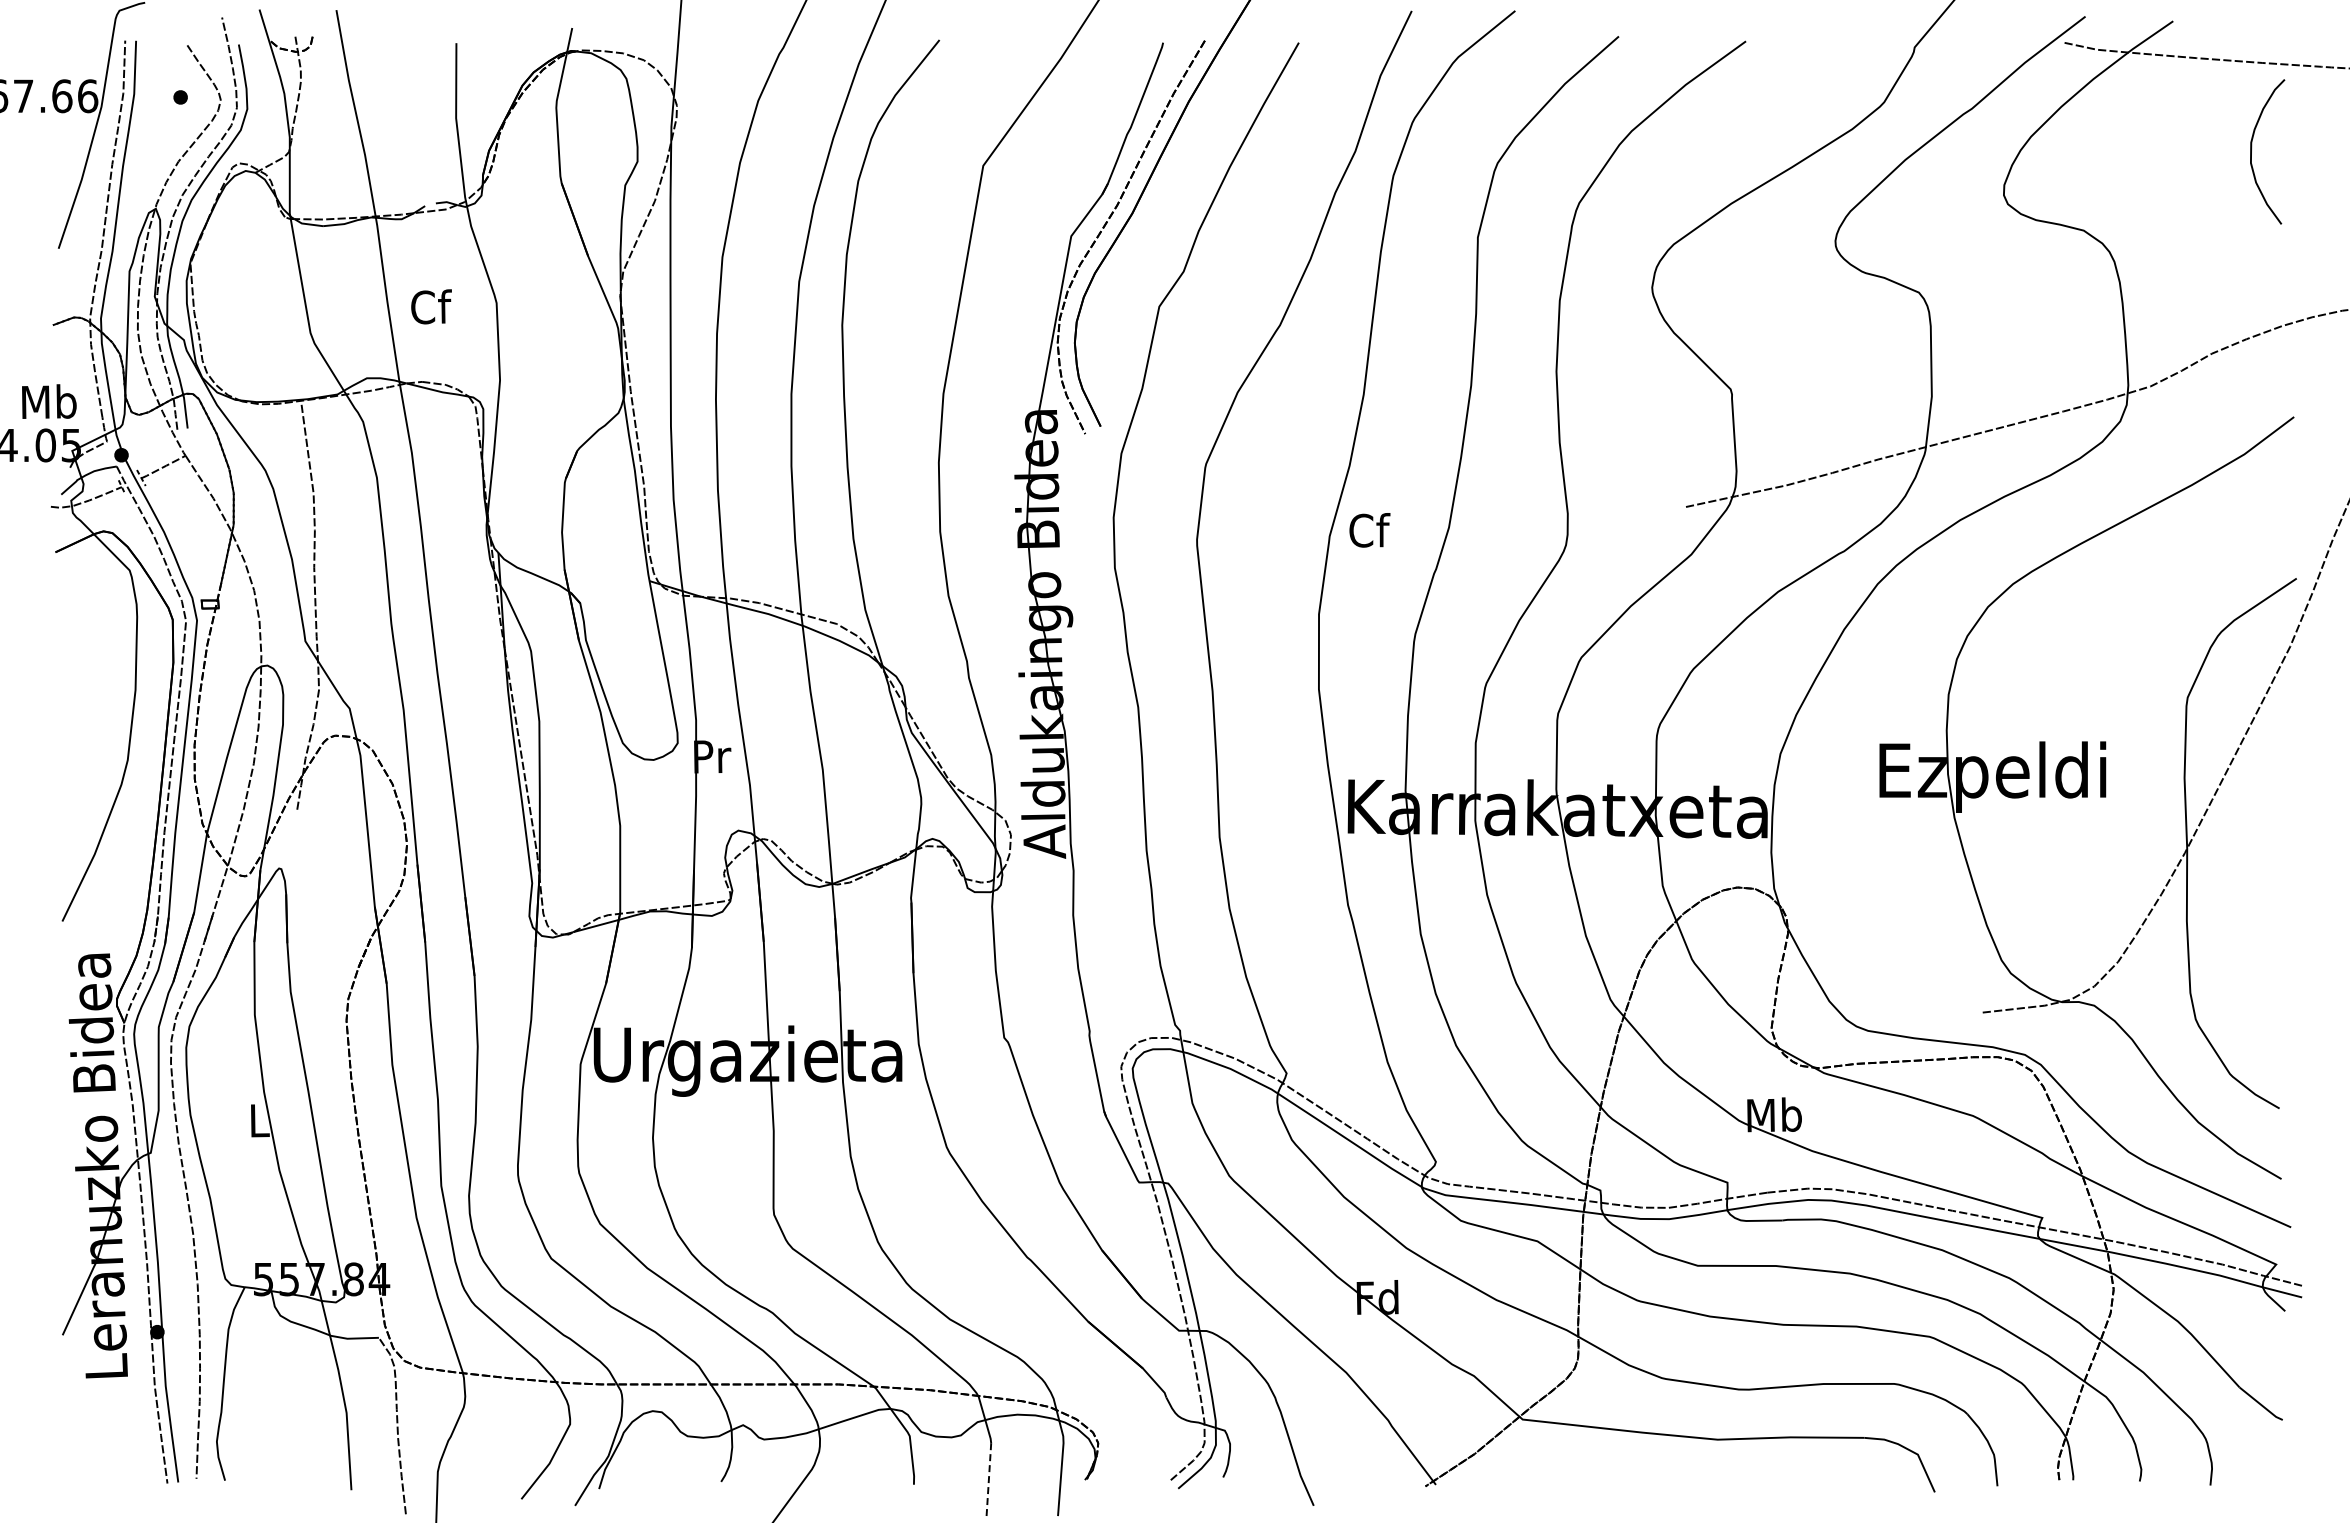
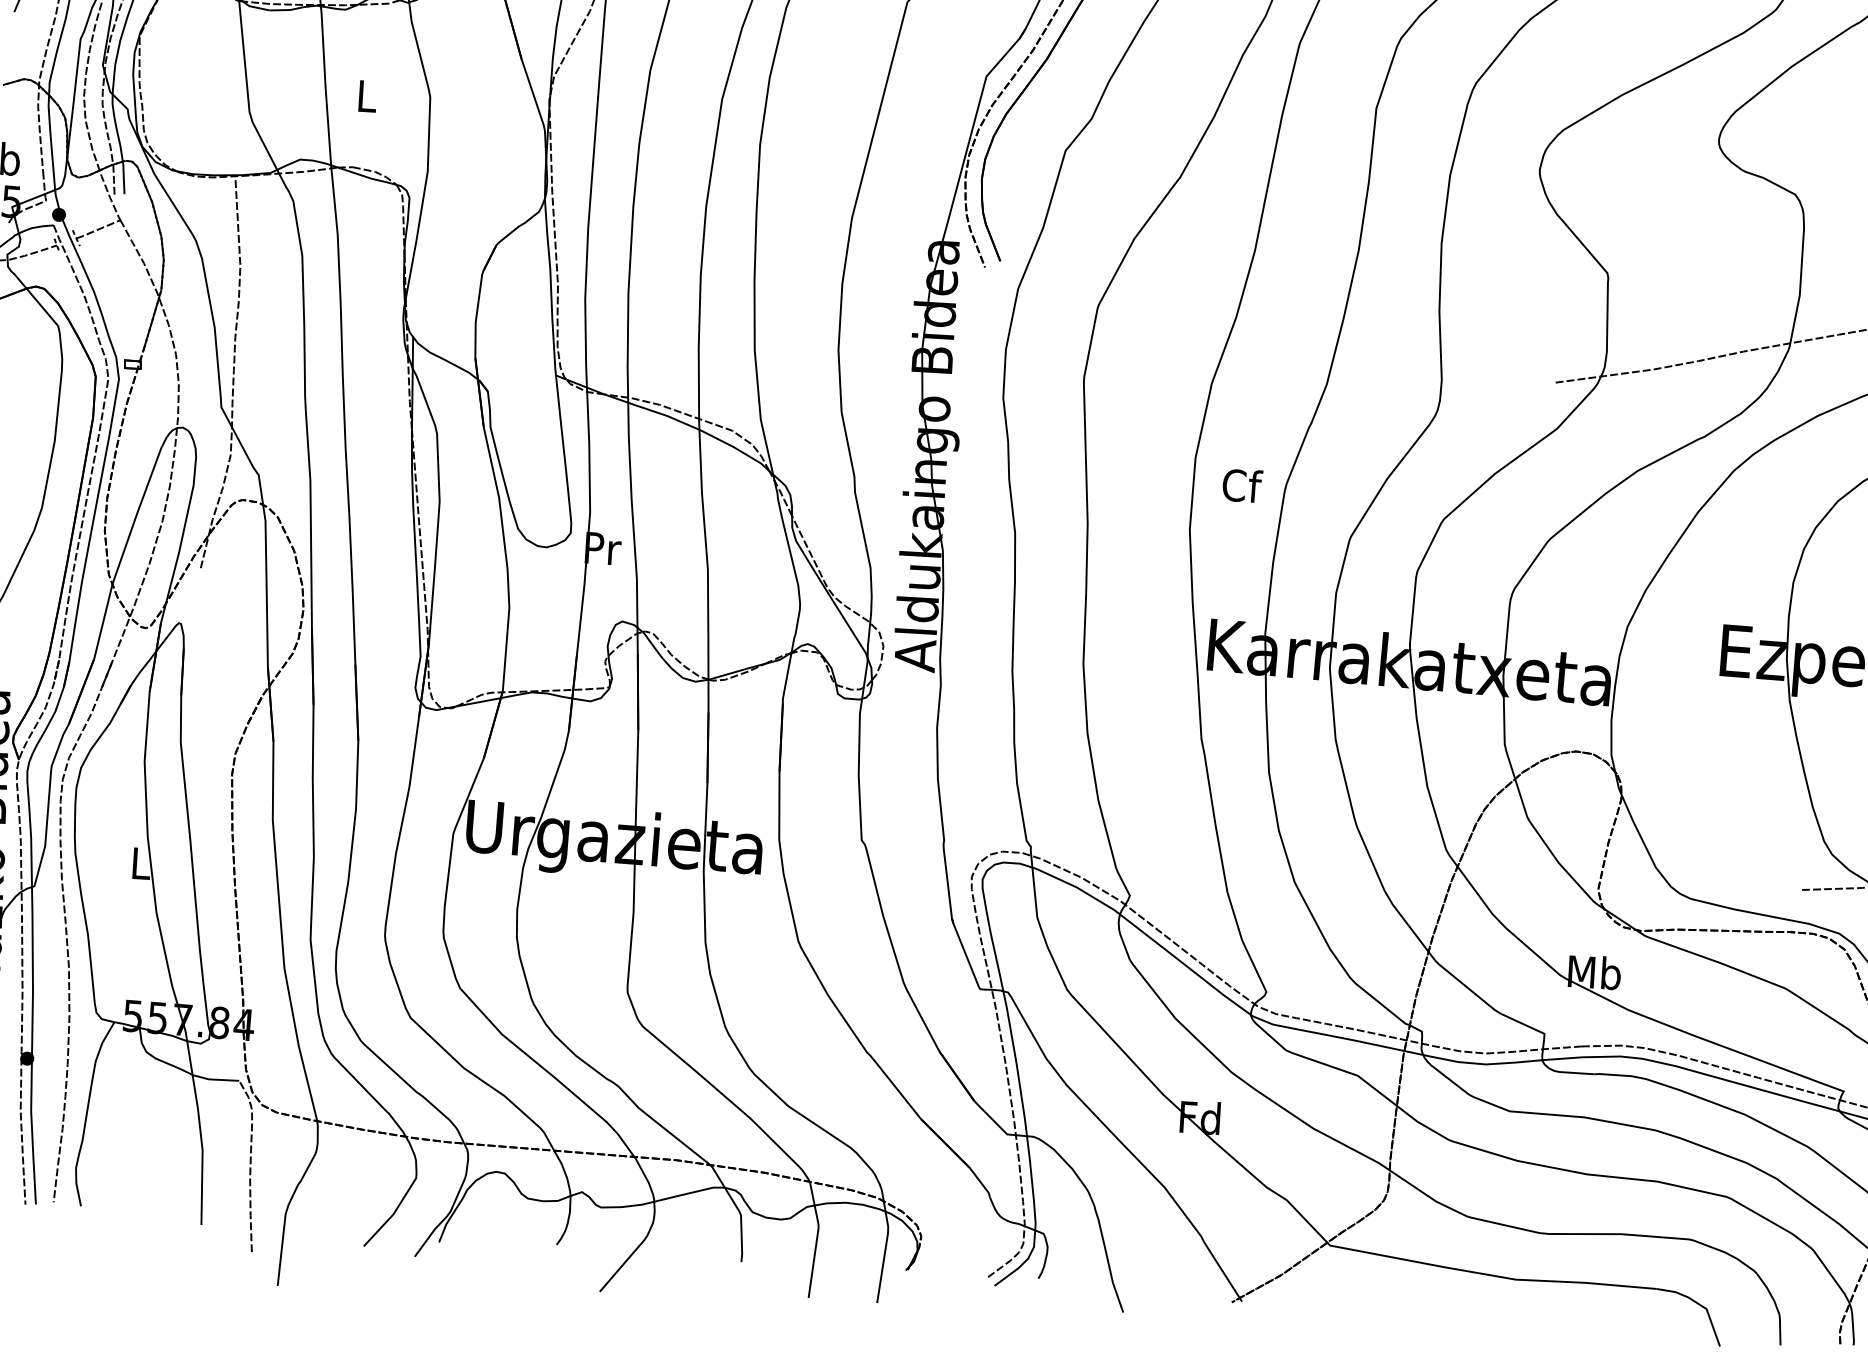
text: (431, 306) -> (367, 95), Cf -> L
text: (1369, 530) -> (1242, 485), moved
line: (988, 1479) -> (813, 1262), dashed -> solid

